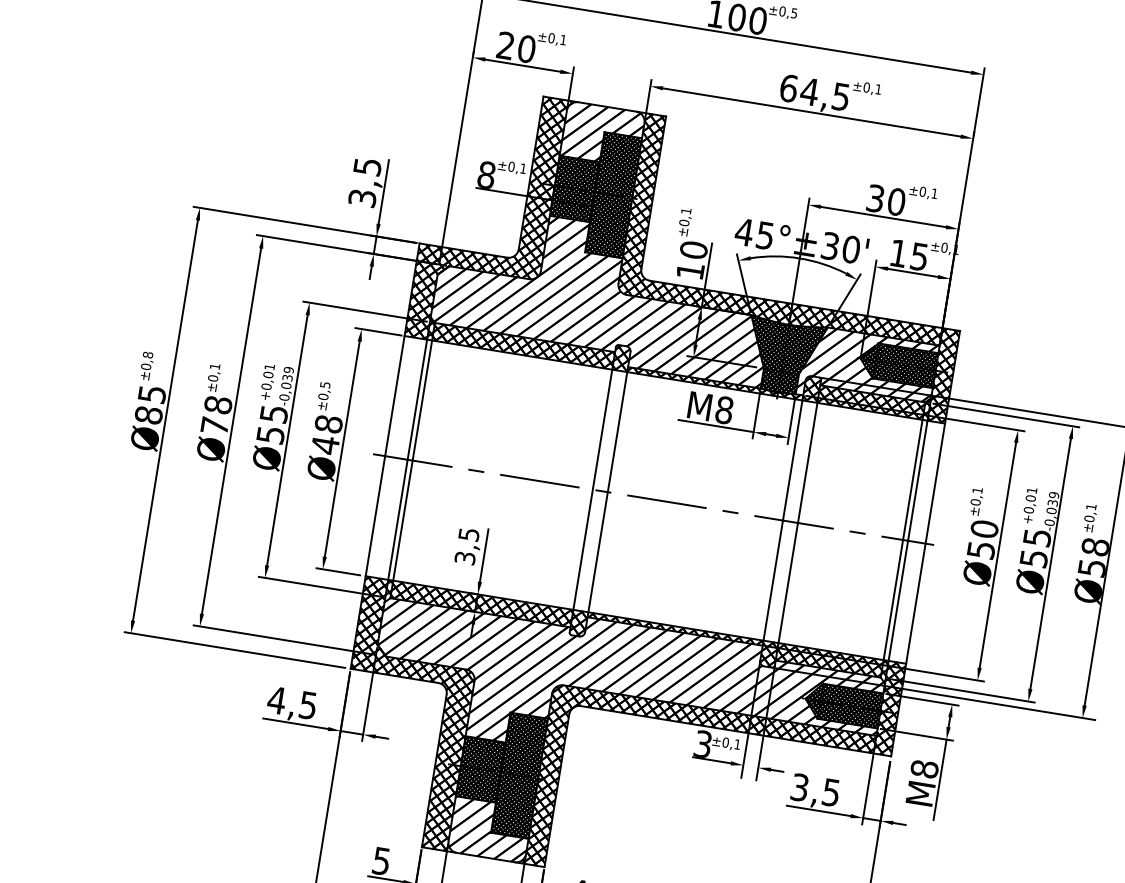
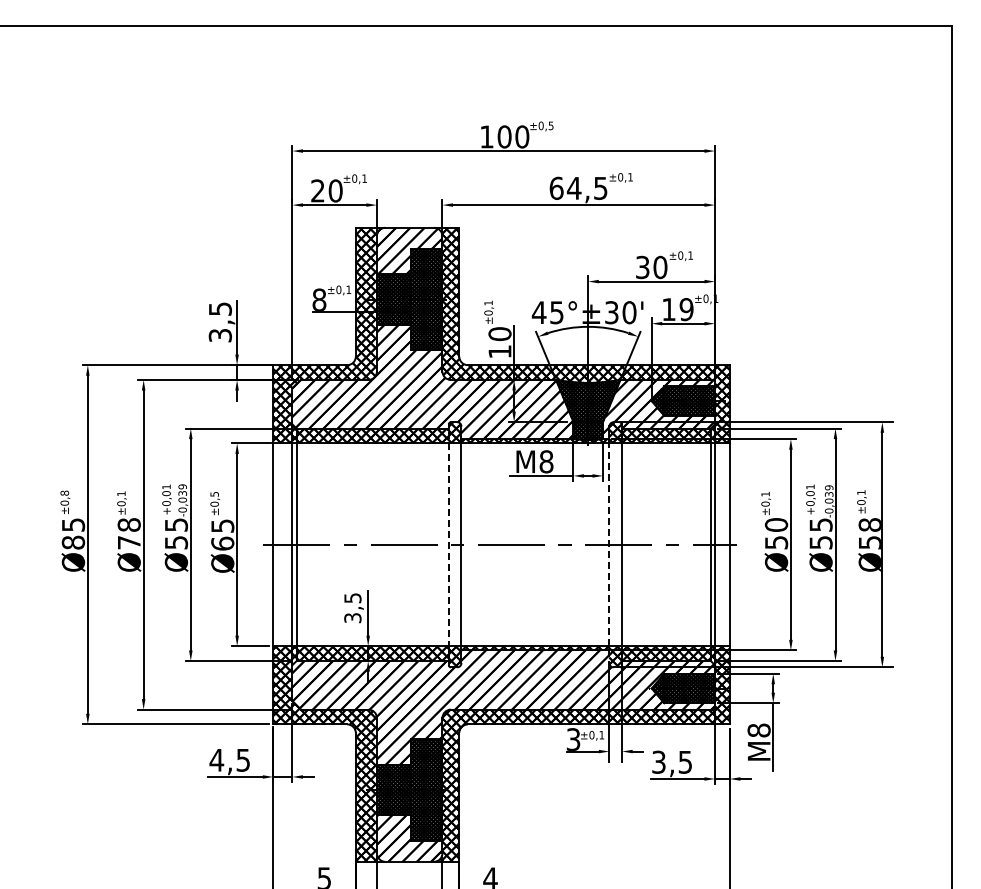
text: (919, 256) -> (686, 309), 15 -> 19
text: (326, 435) -> (222, 535), Ø48 -> Ø65
line: (594, 478) -> (448, 535), solid -> dashed
line: (781, 529) -> (609, 552), solid -> dashed

